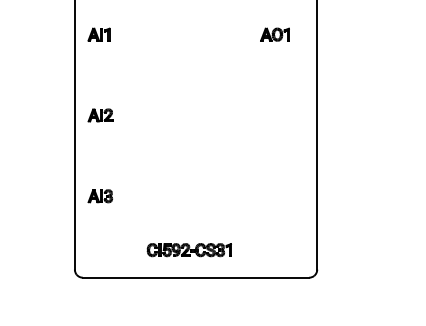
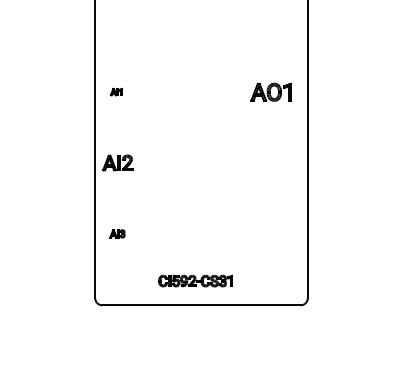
part: (99, 33) -> (116, 91), size x0.6
part: (274, 33) -> (270, 91), size x1.6
part: (100, 114) -> (117, 162), size x1.4
part: (100, 195) -> (117, 233), size x0.7

